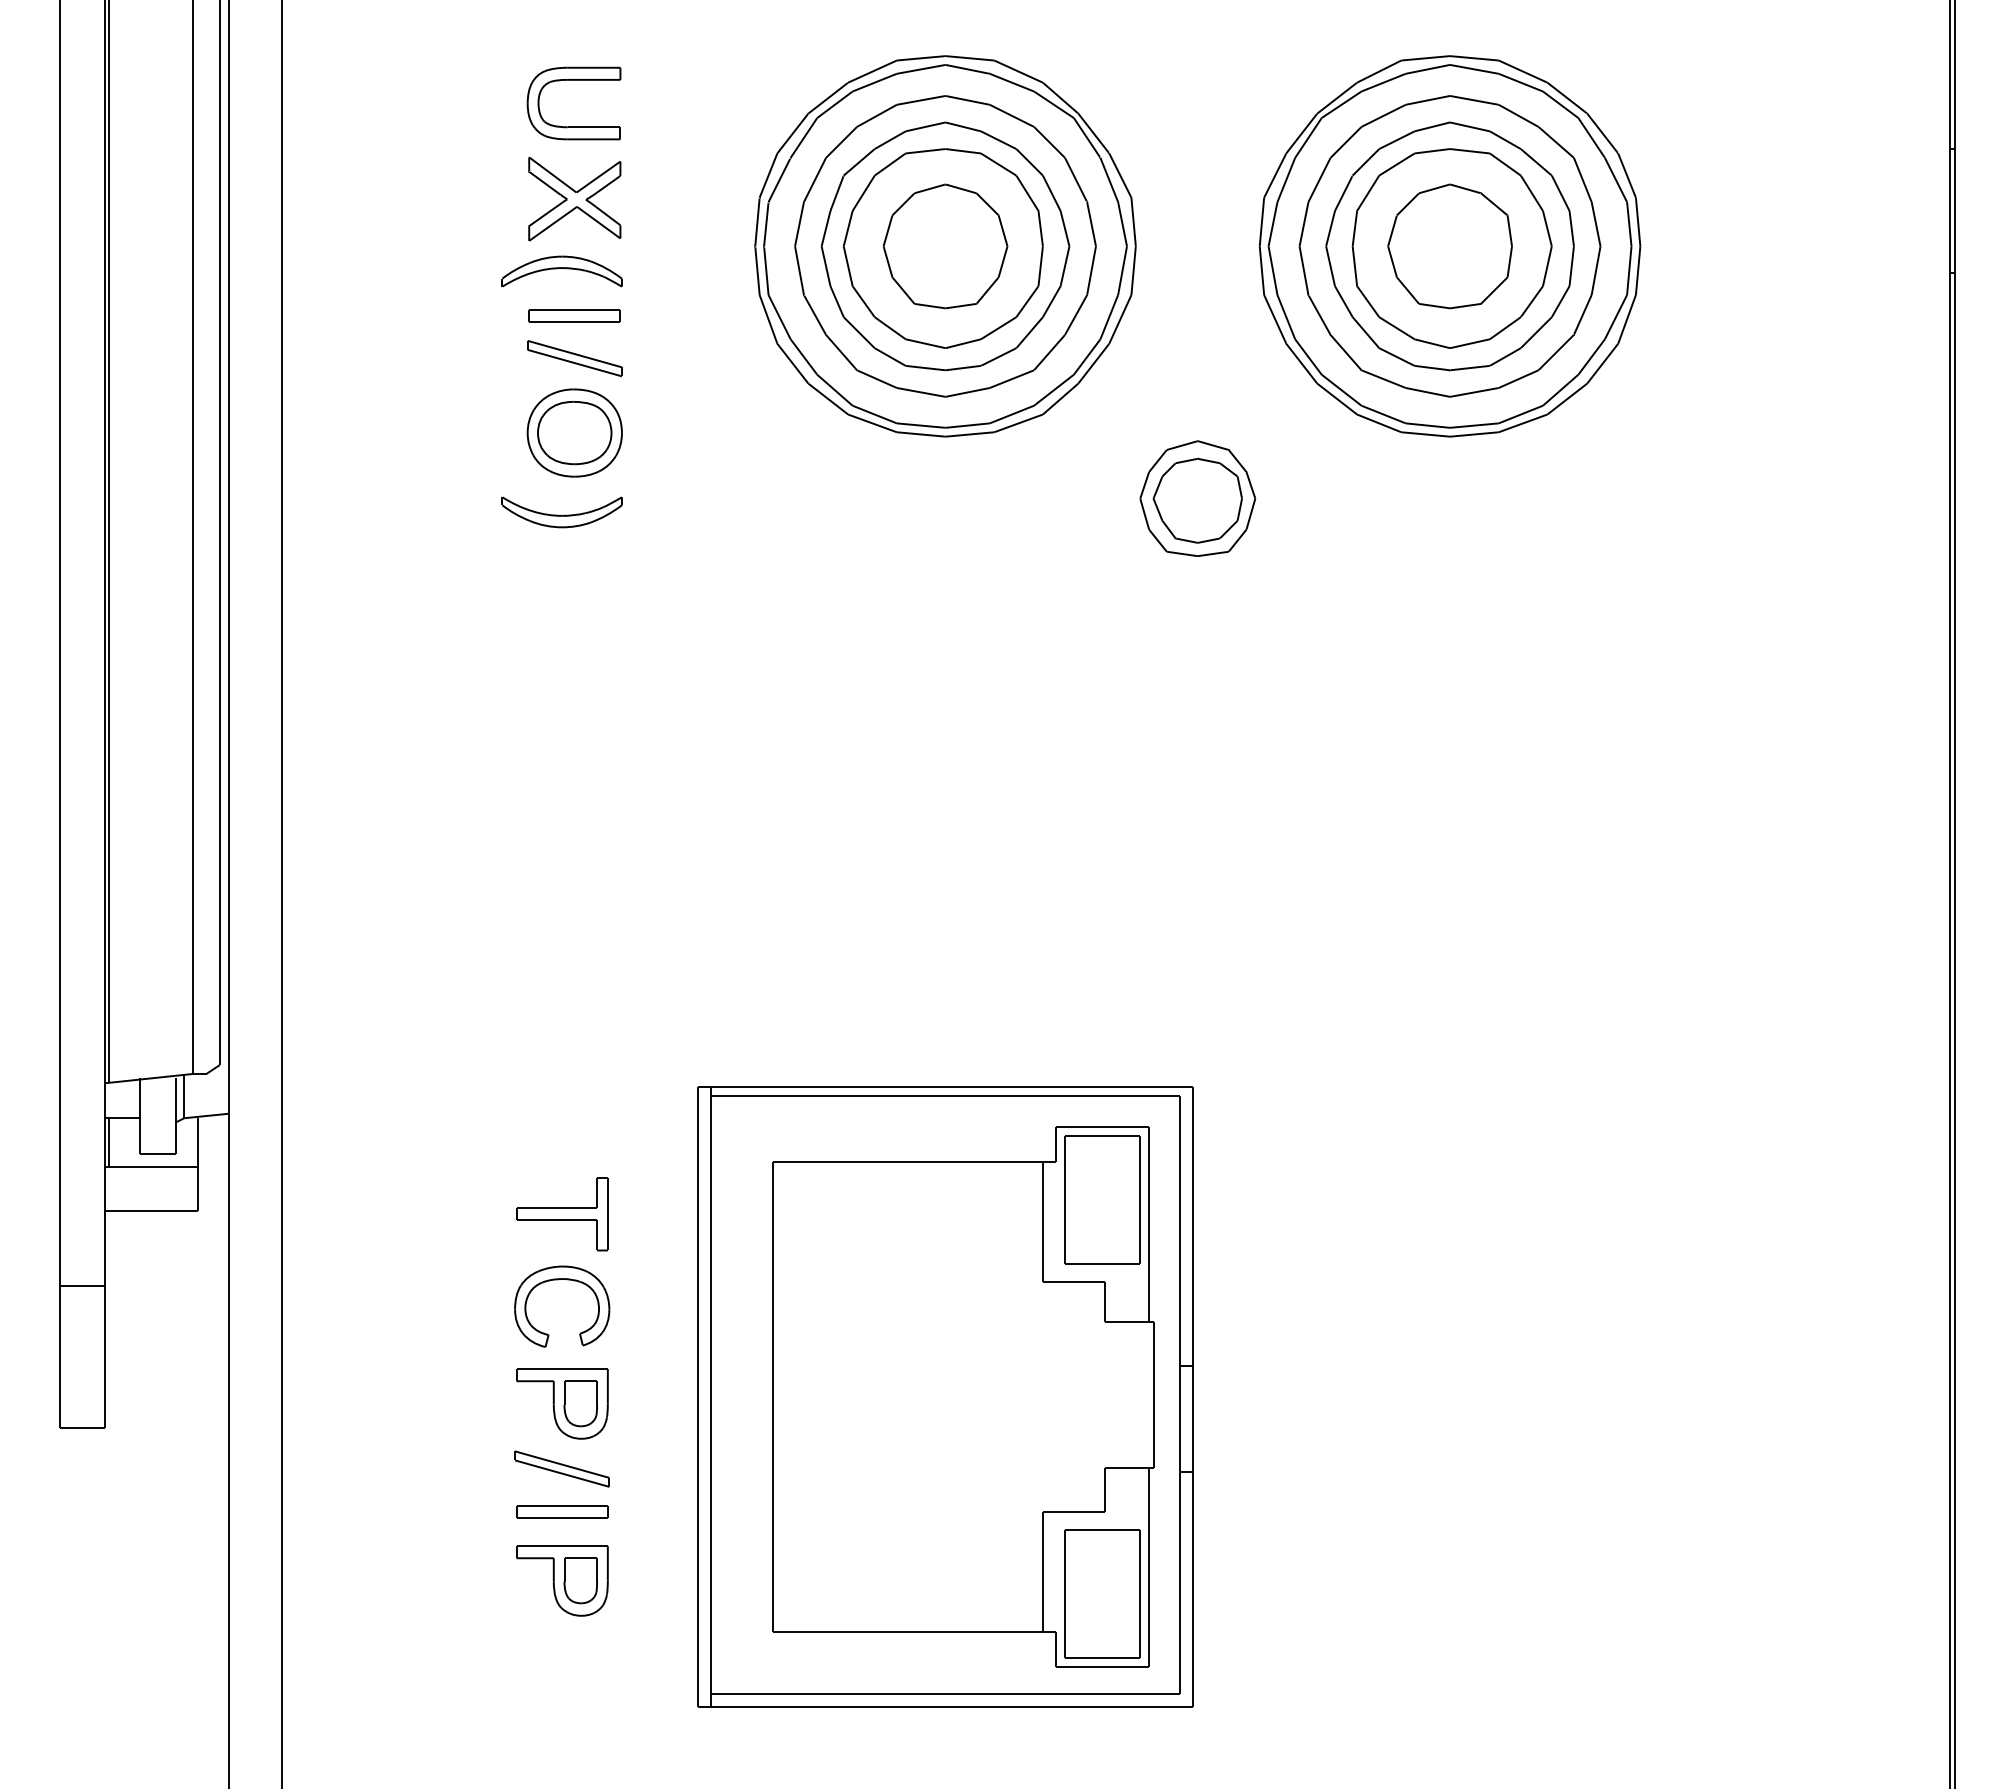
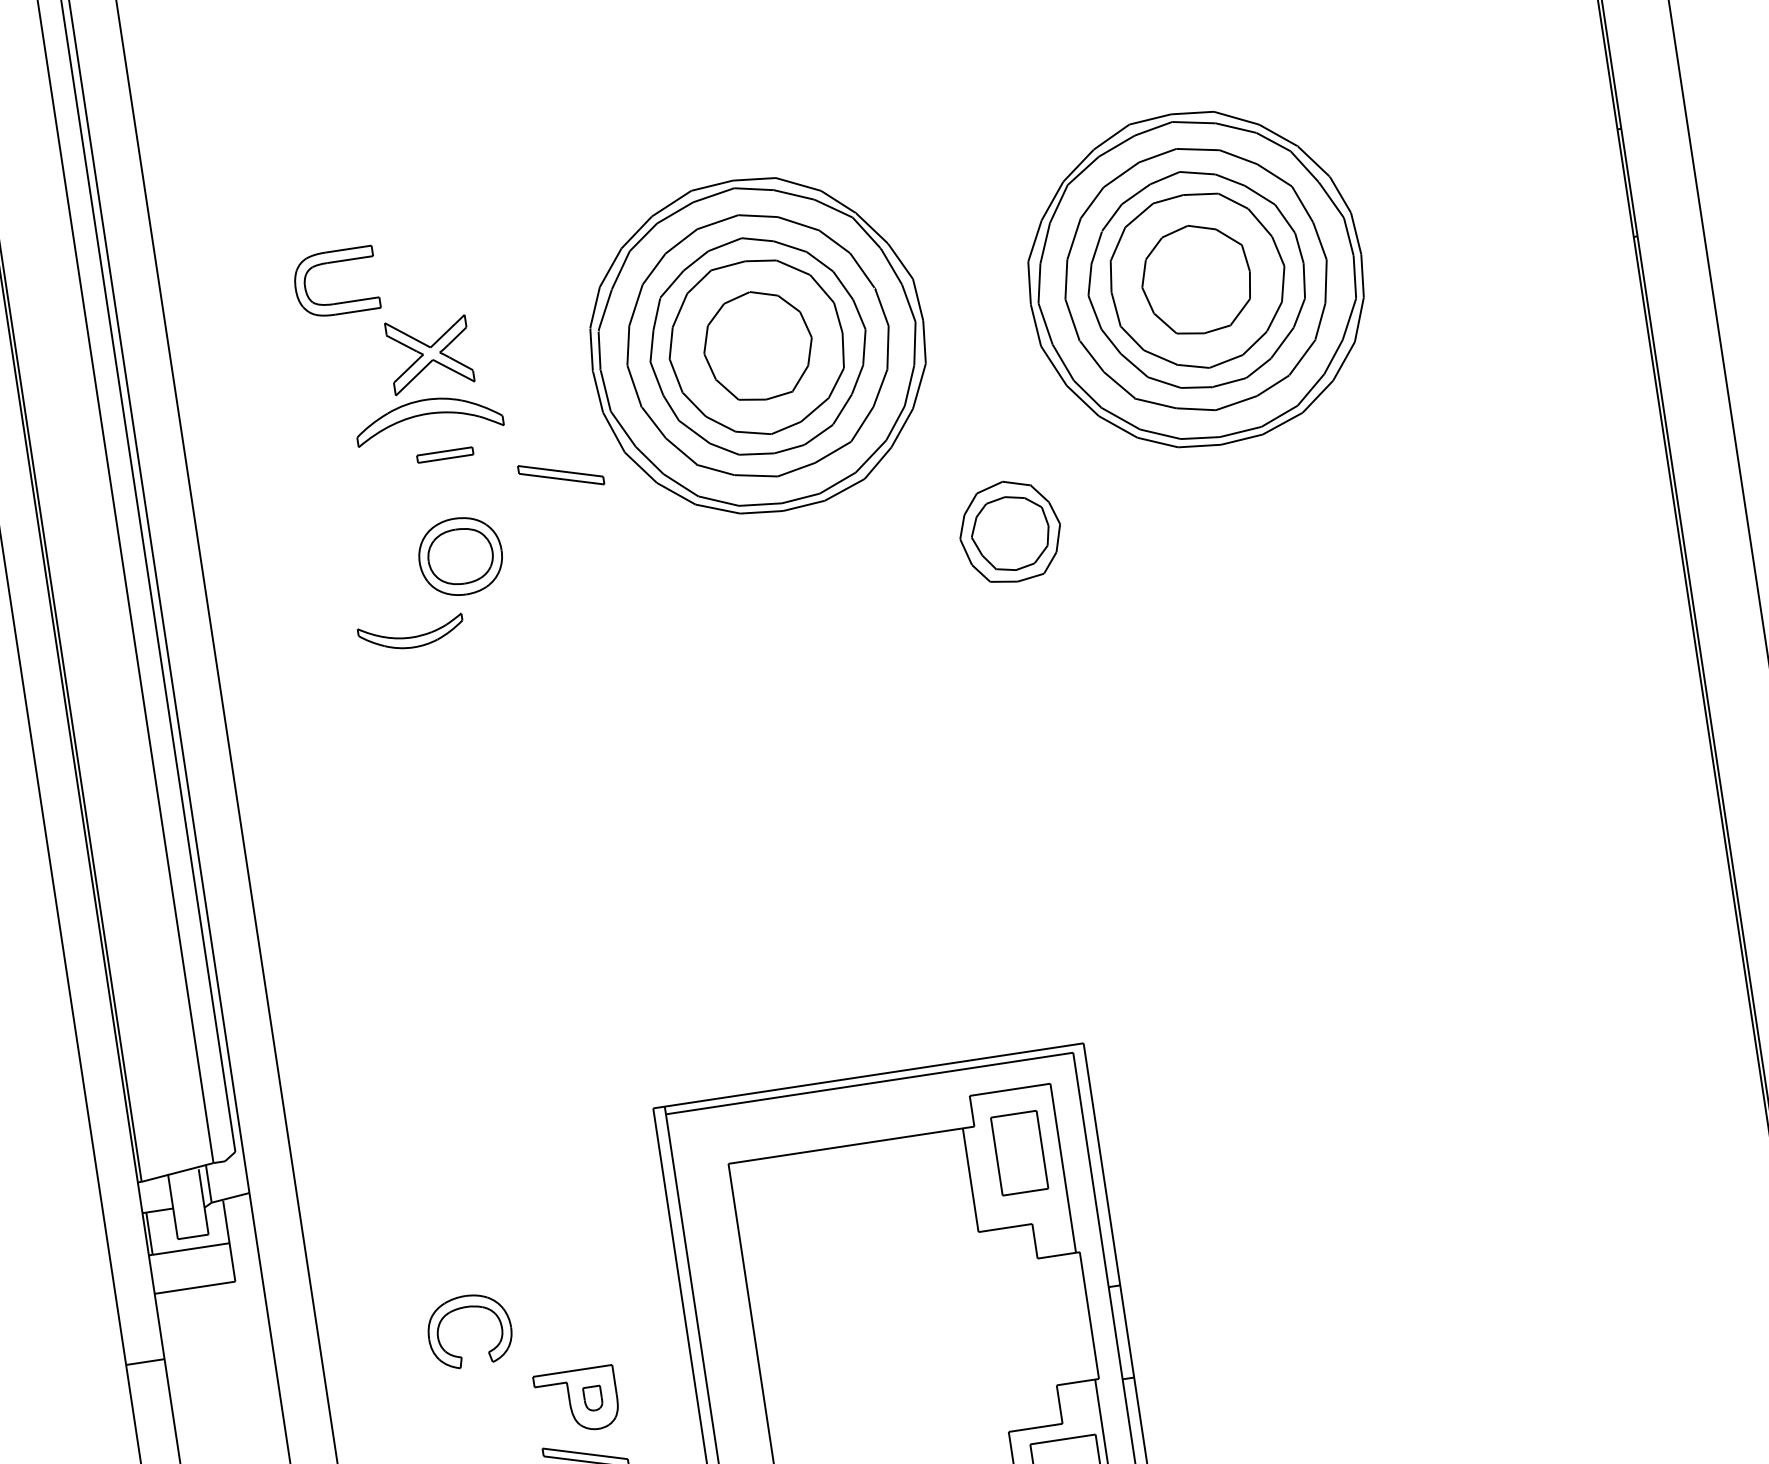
part: (573, 80) -> (332, 262), moved
part: (561, 271) -> (427, 418), size x1.4
part: (574, 315) -> (444, 454), size x0.7
part: (574, 358) -> (560, 475), moved
part: (561, 512) -> (410, 634), moved
part: (1102, 1199) -> (1019, 1152), size x0.7
part: (562, 1214) -> (552, 1236), removed
part: (558, 1280) -> (463, 1308), moved
part: (580, 1403) -> (593, 1398), size x0.6

